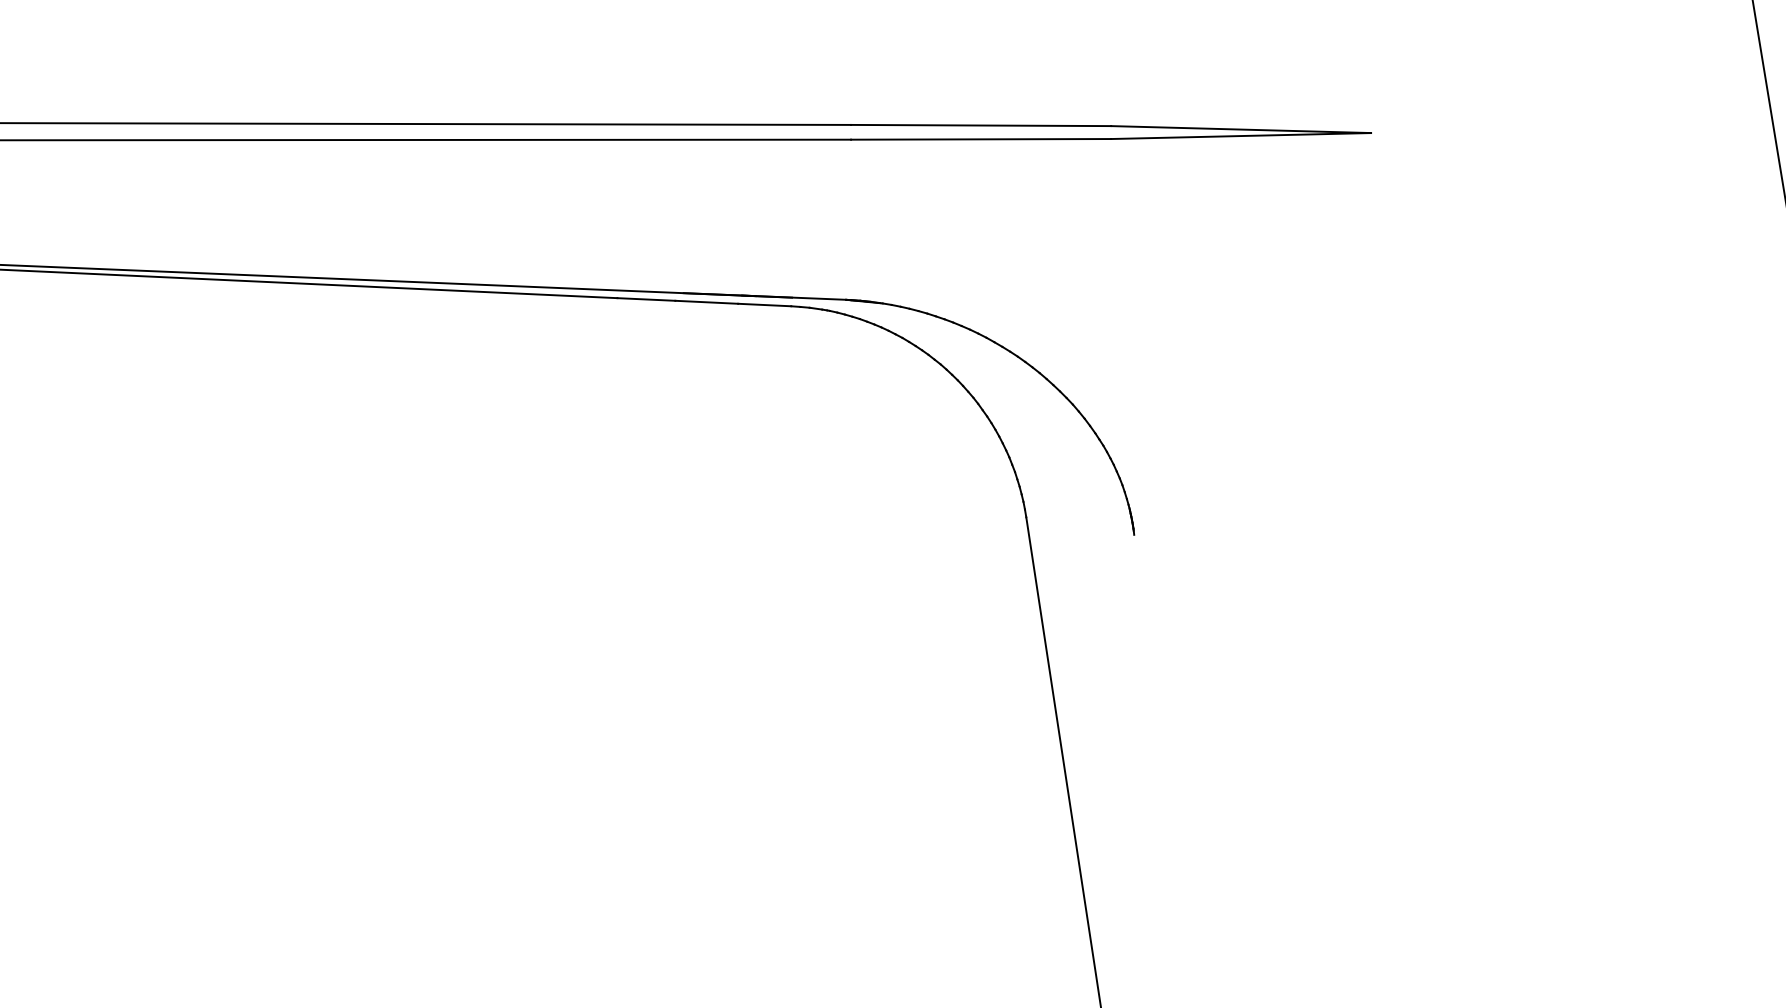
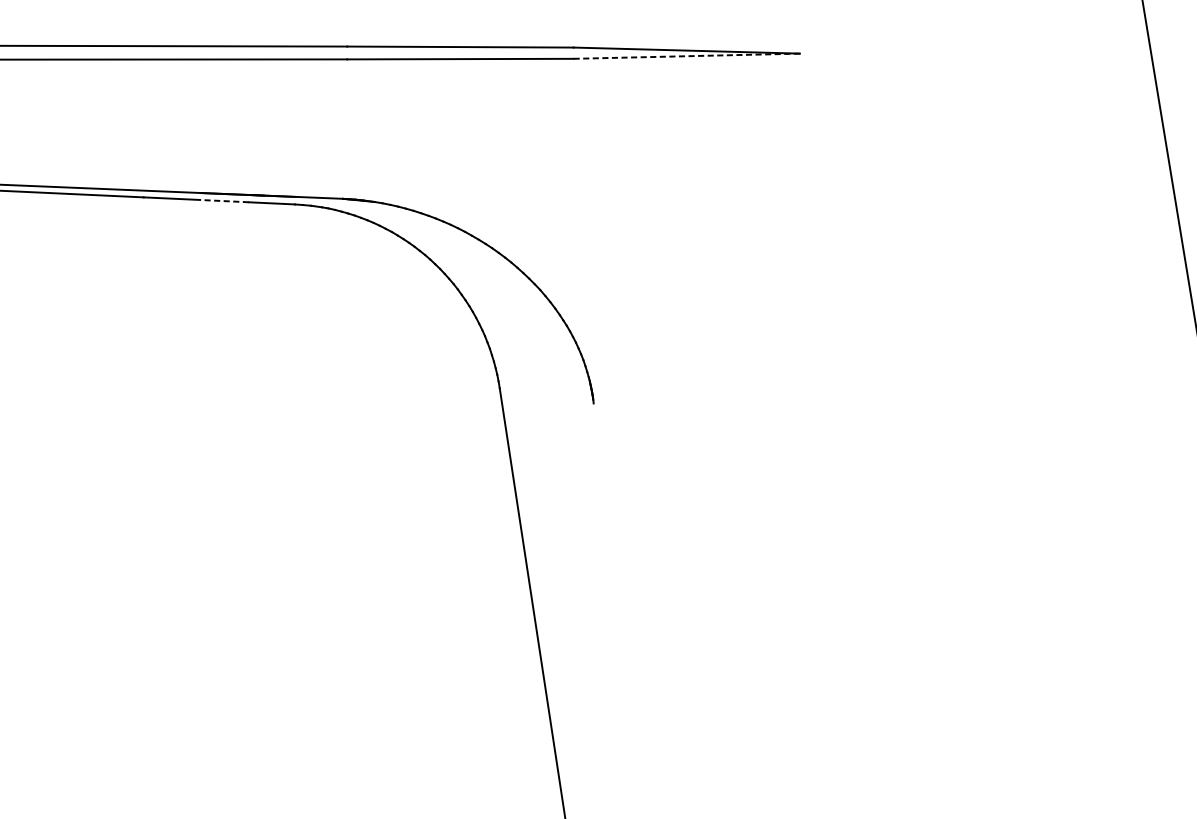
line: (1241, 136) -> (687, 56), solid -> dashed
line: (706, 302) -> (221, 201), solid -> dashed

